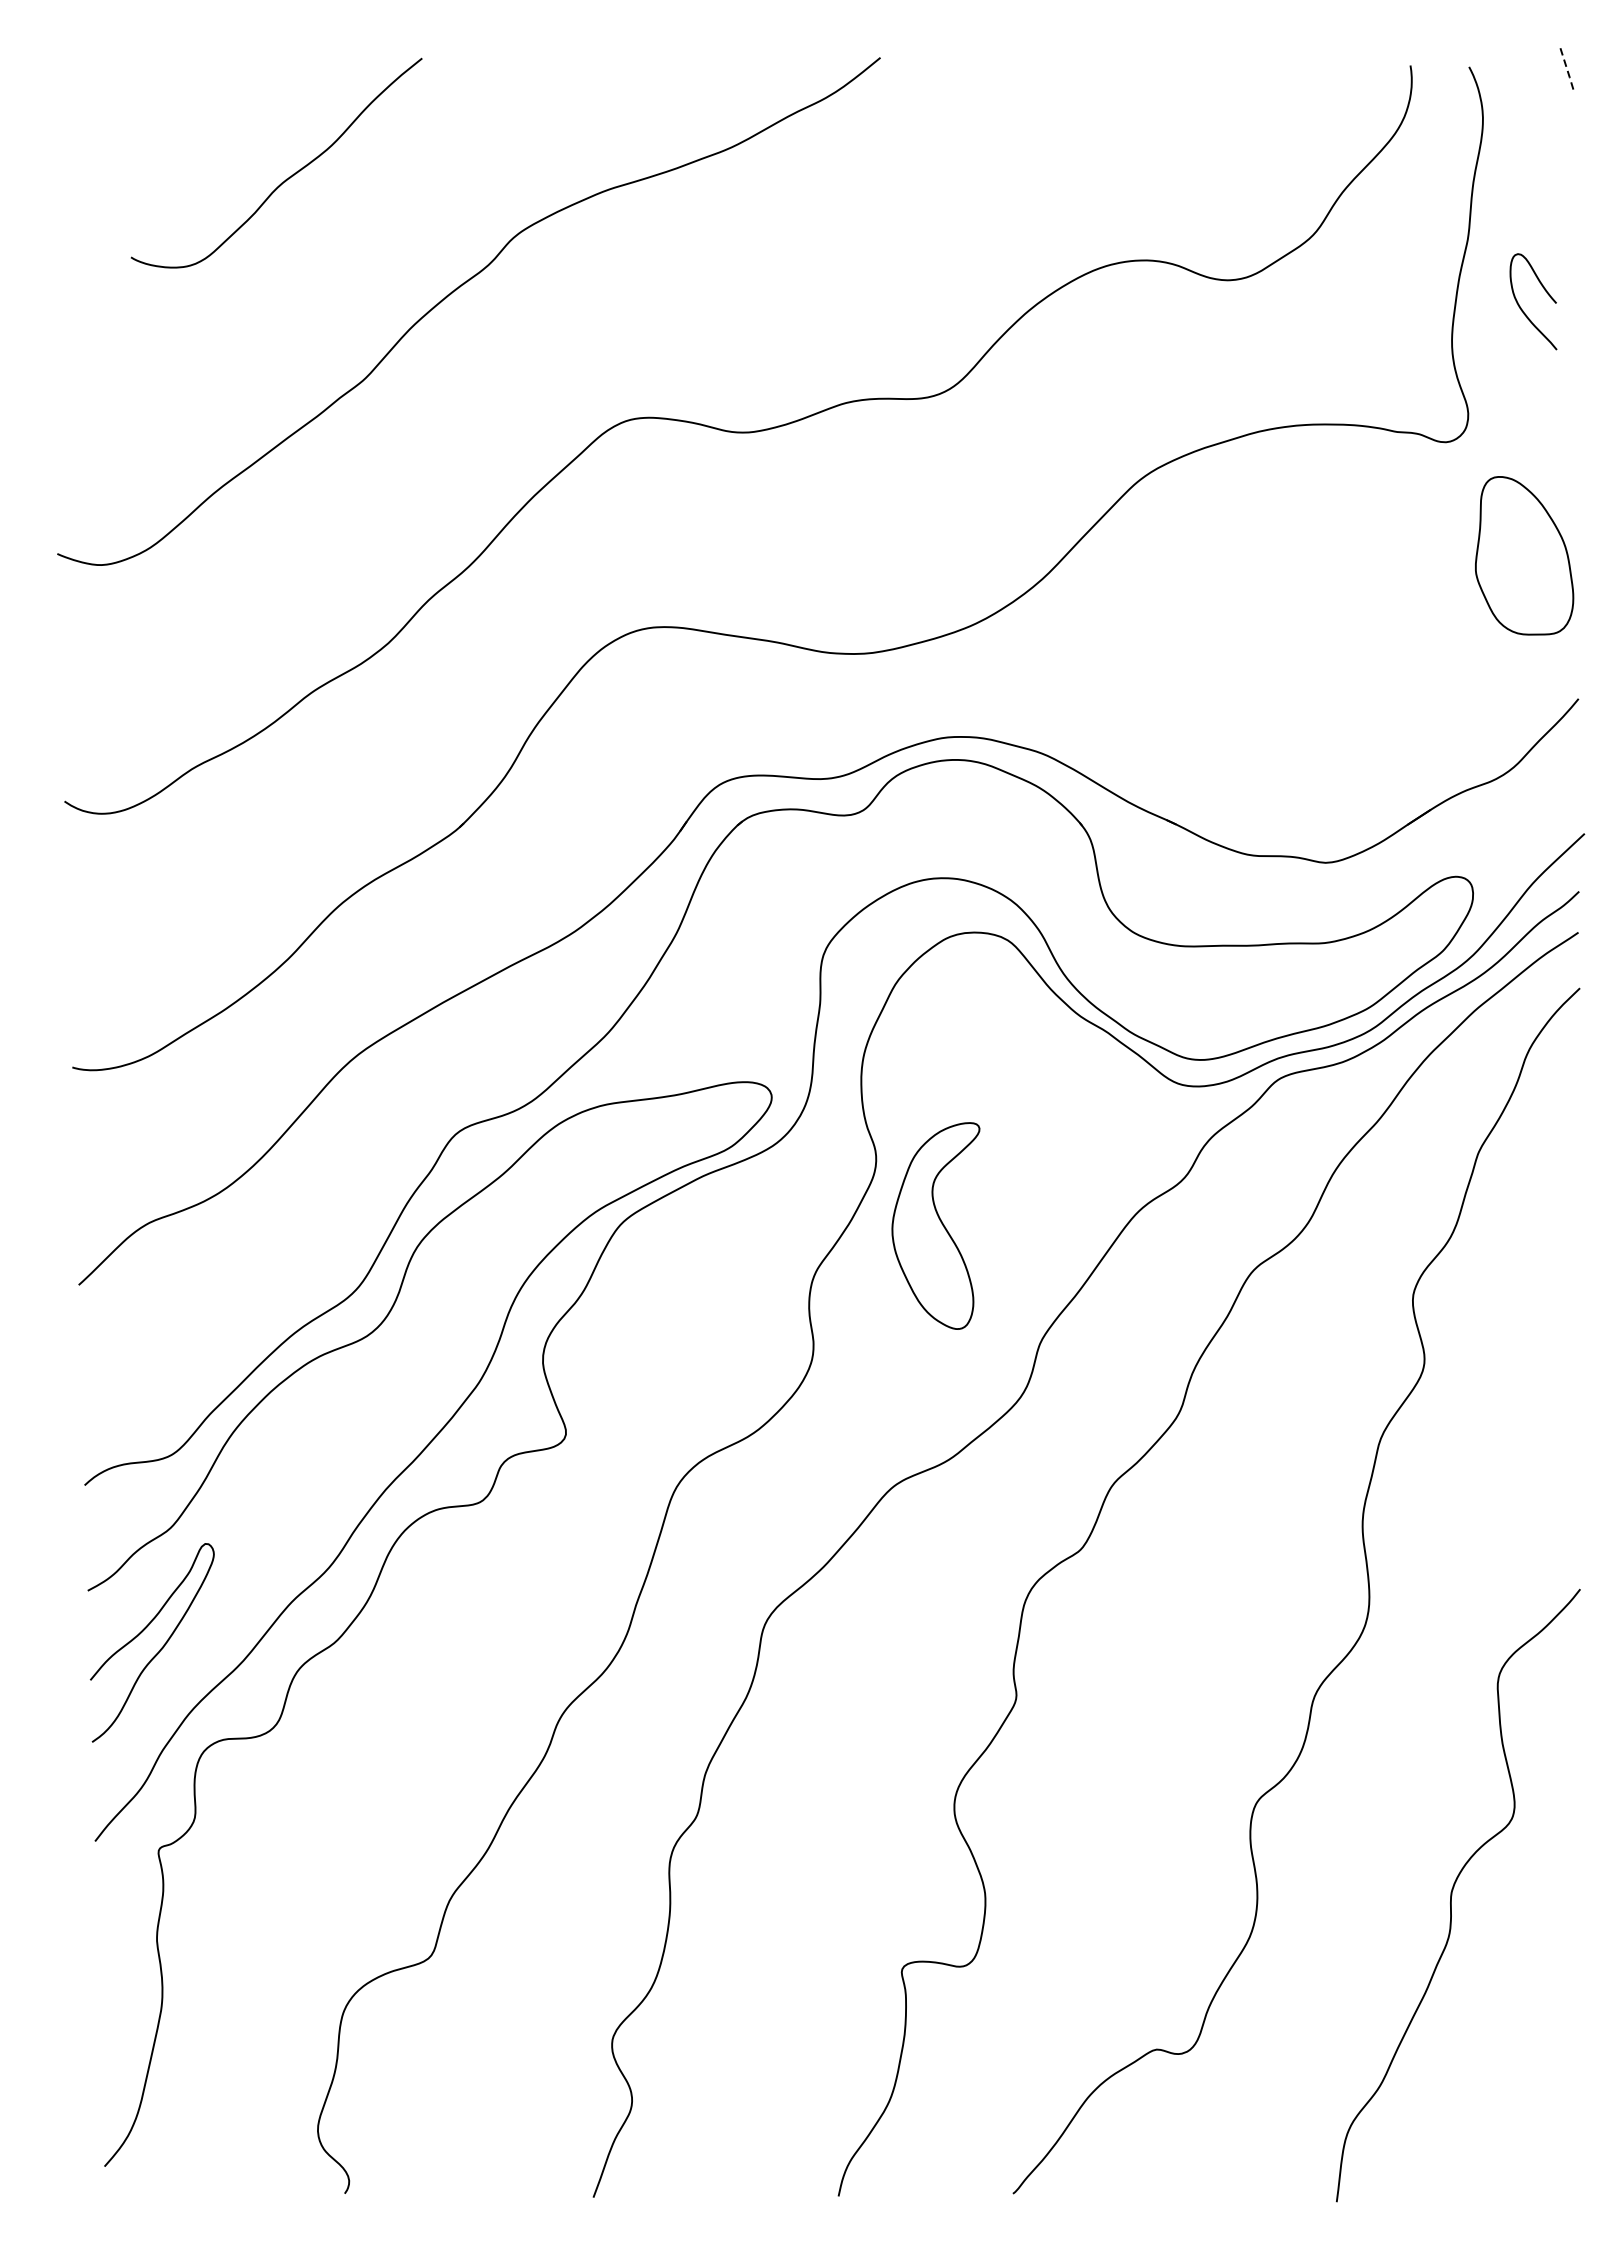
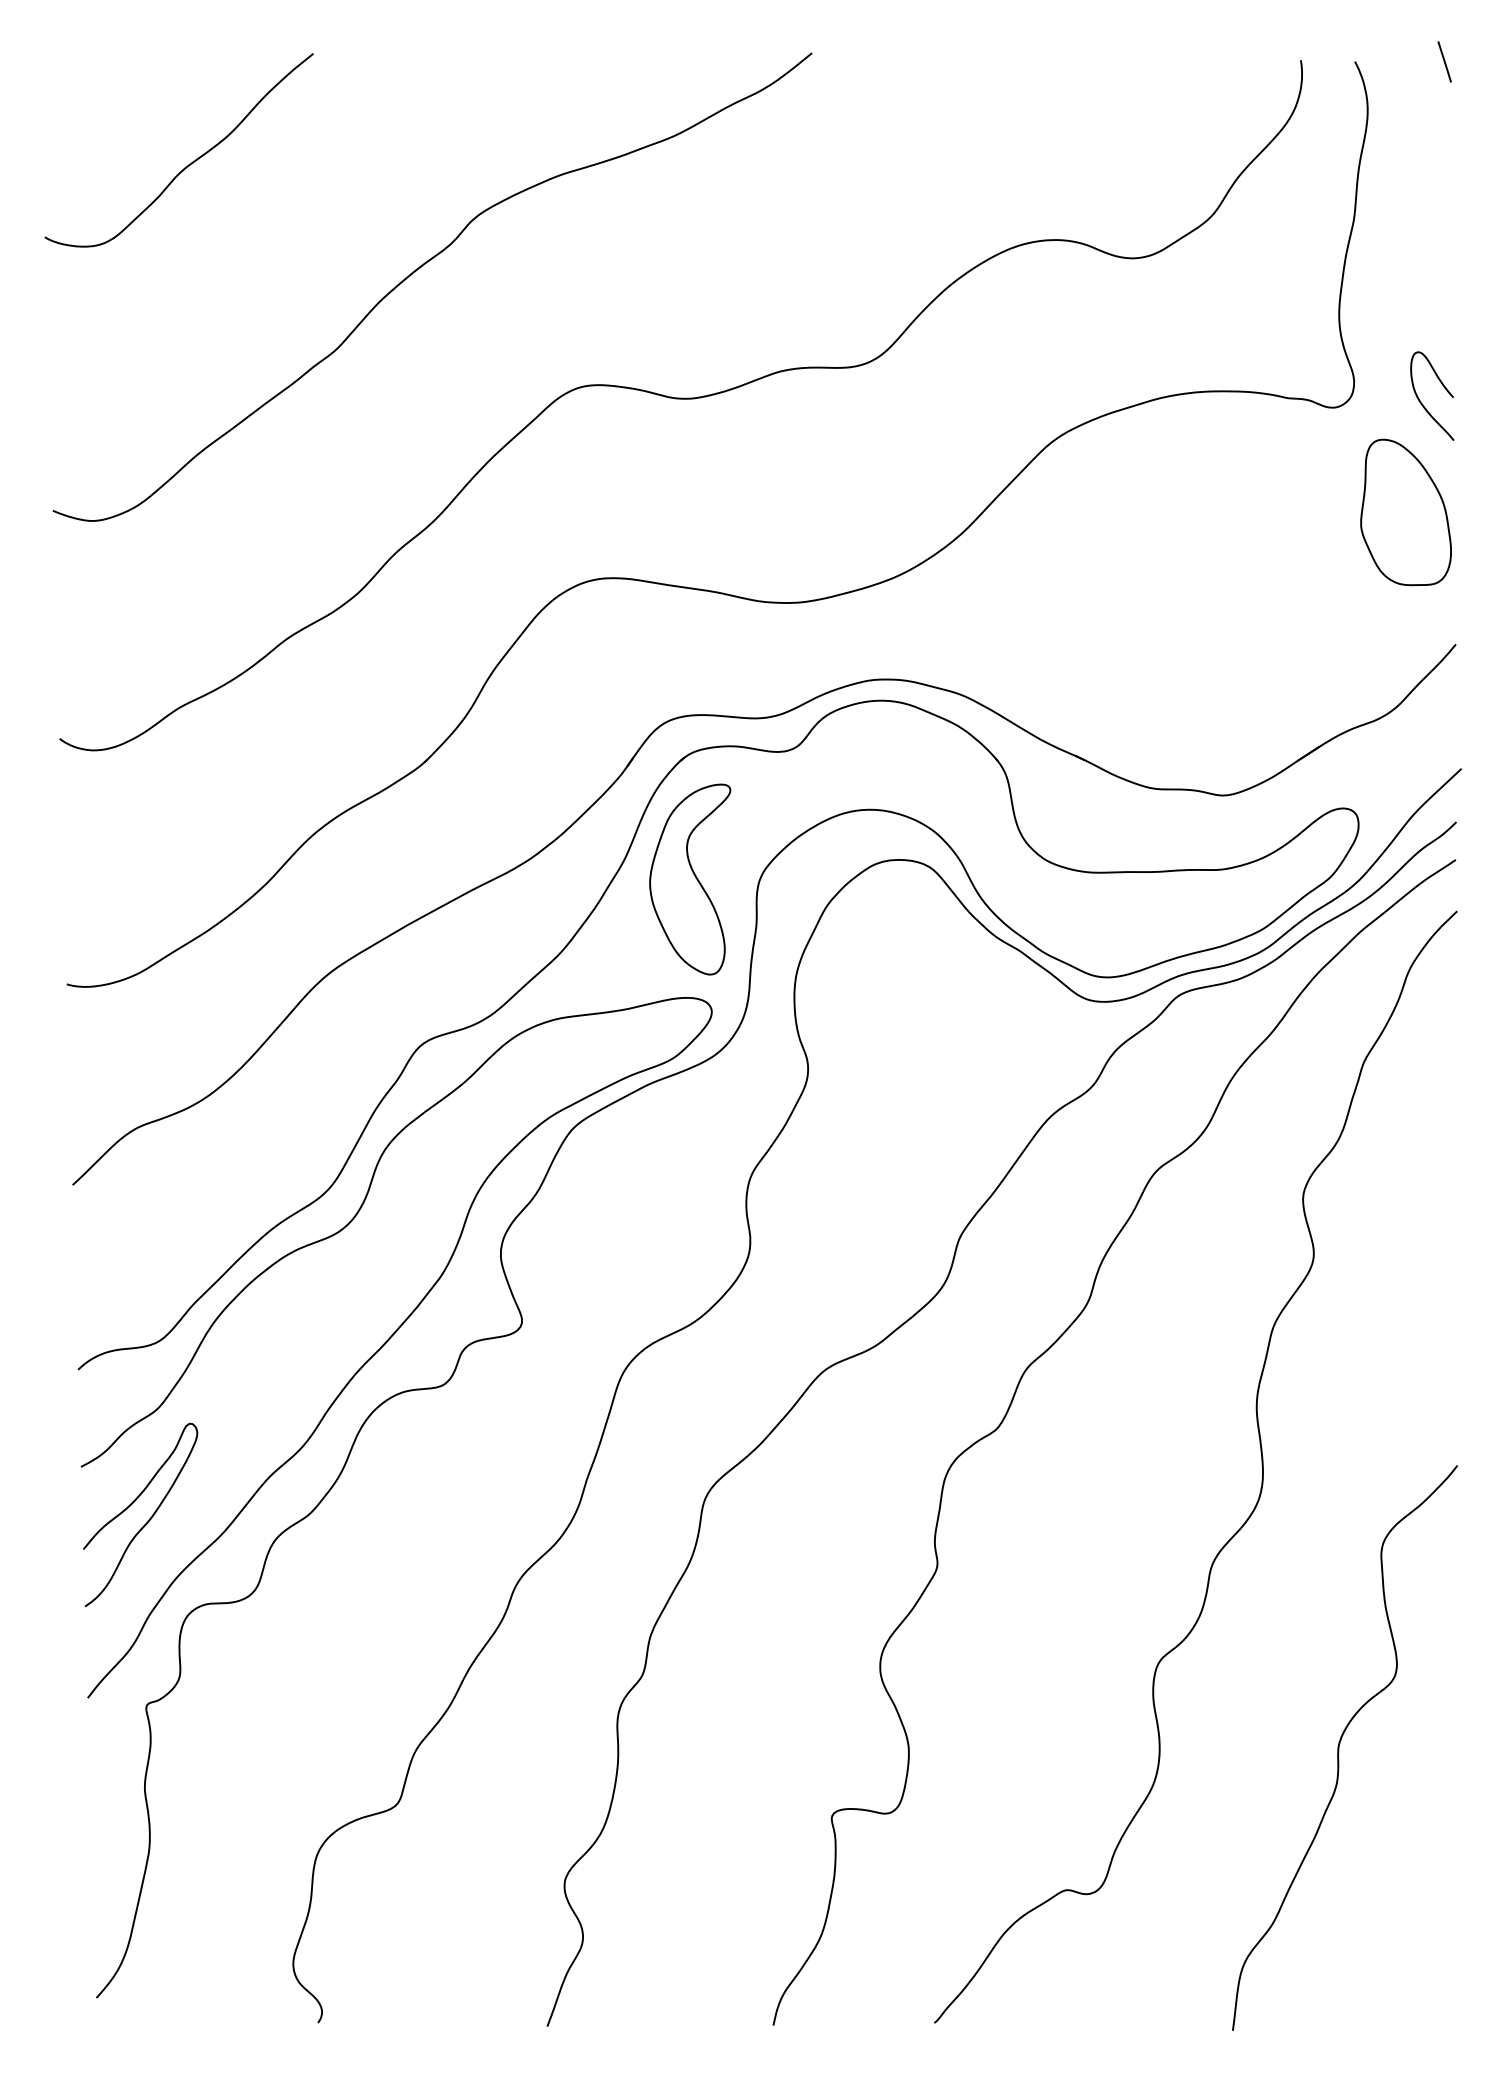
line: (1566, 67) -> (1444, 62), dashed -> solid
curve: (287, 177) -> (189, 163), moved
curve: (1521, 307) -> (1421, 401), moved
part: (936, 1225) -> (690, 879), moved

